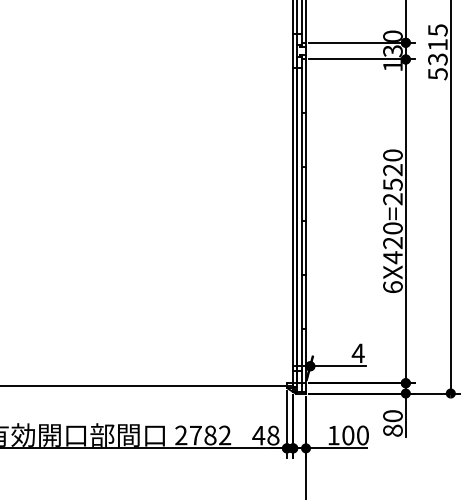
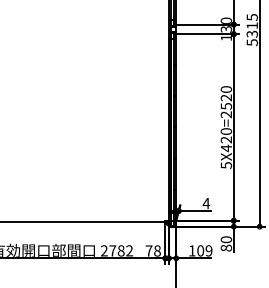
text: (393, 287) -> (226, 165), 6X420=2520 -> 5X420=2520
text: (257, 434) -> (148, 250), 48 -> 78
text: (361, 434) -> (208, 250), 100 -> 109

